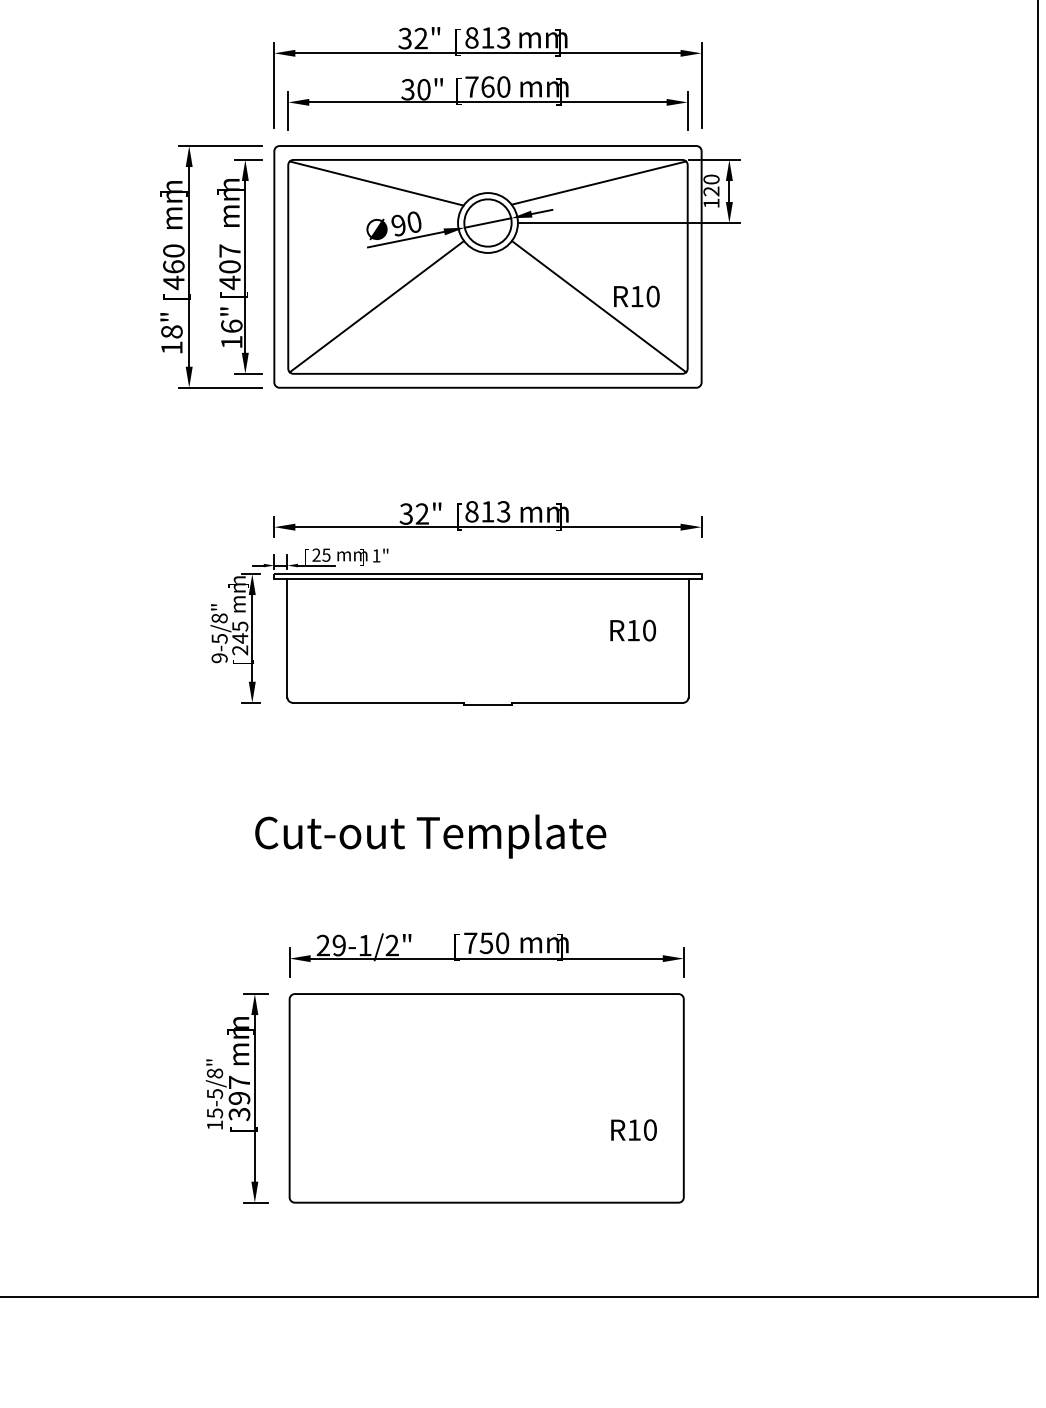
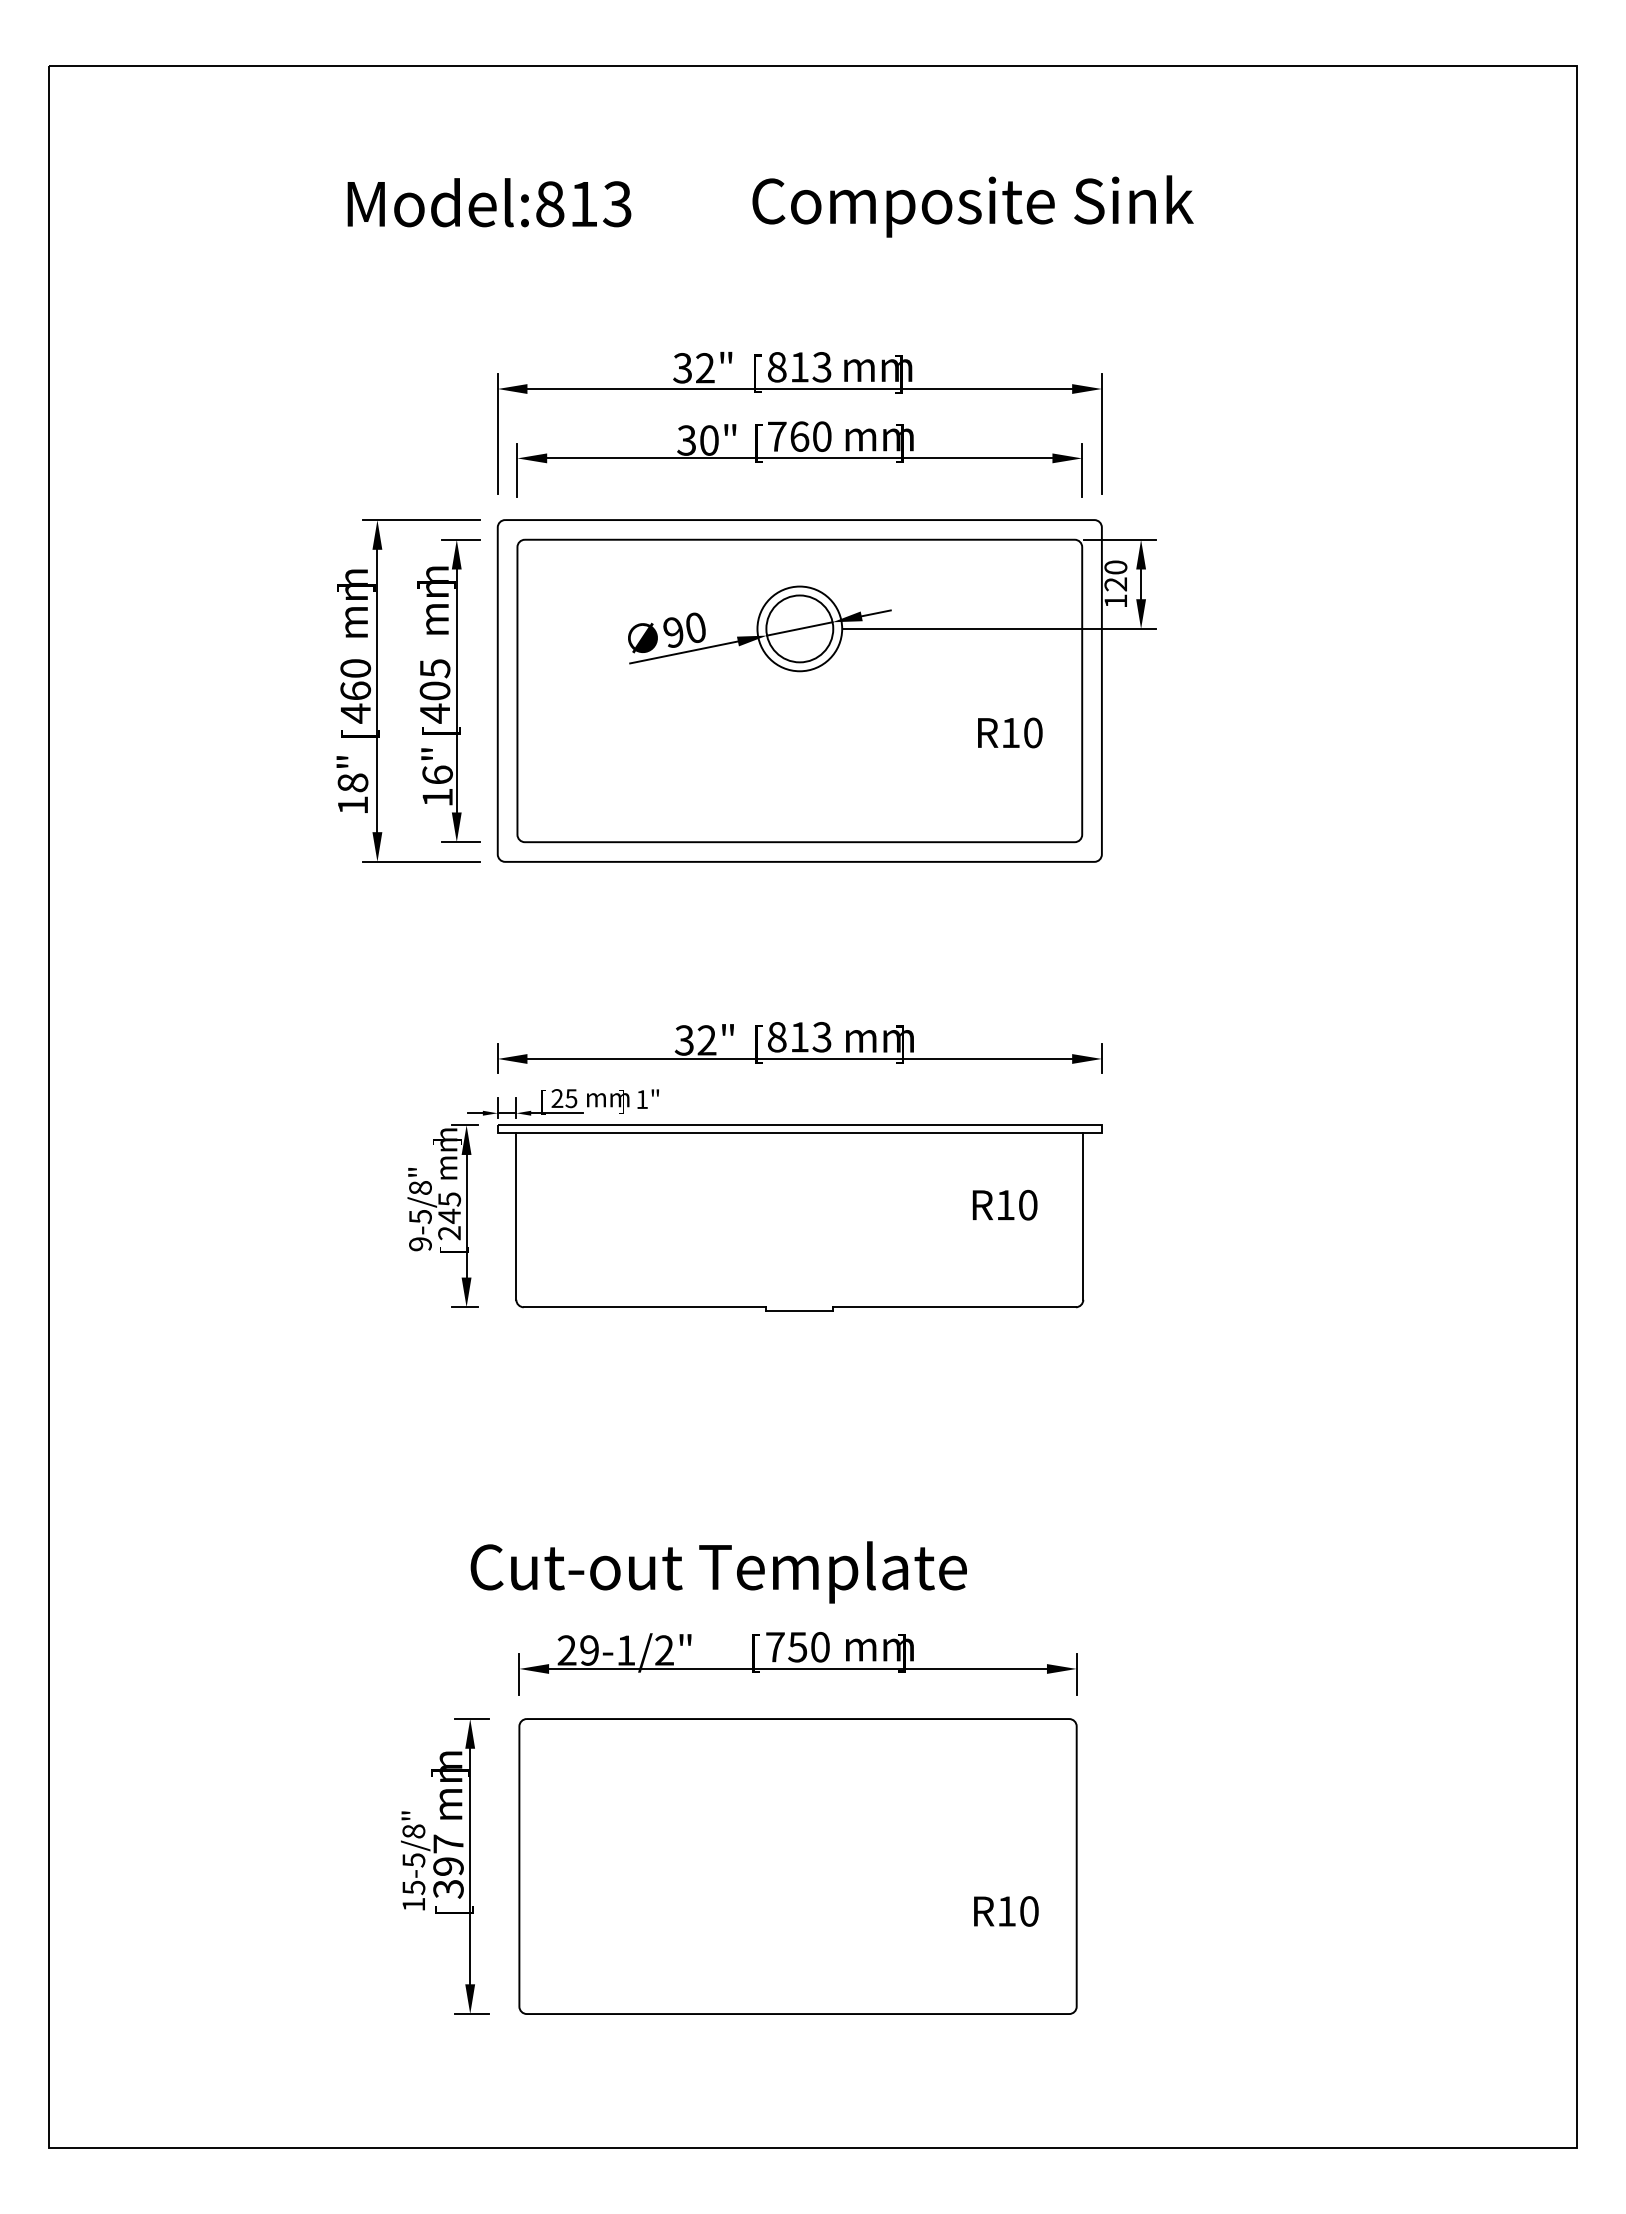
line: (376, 183) -> (642, 572), removed
line: (598, 183) -> (956, 572), removed
text: (230, 250) -> (435, 668), 407 -> 405
line: (376, 306) -> (642, 747), removed
line: (598, 306) -> (956, 747), removed
text: (430, 836) -> (718, 1572), moved

